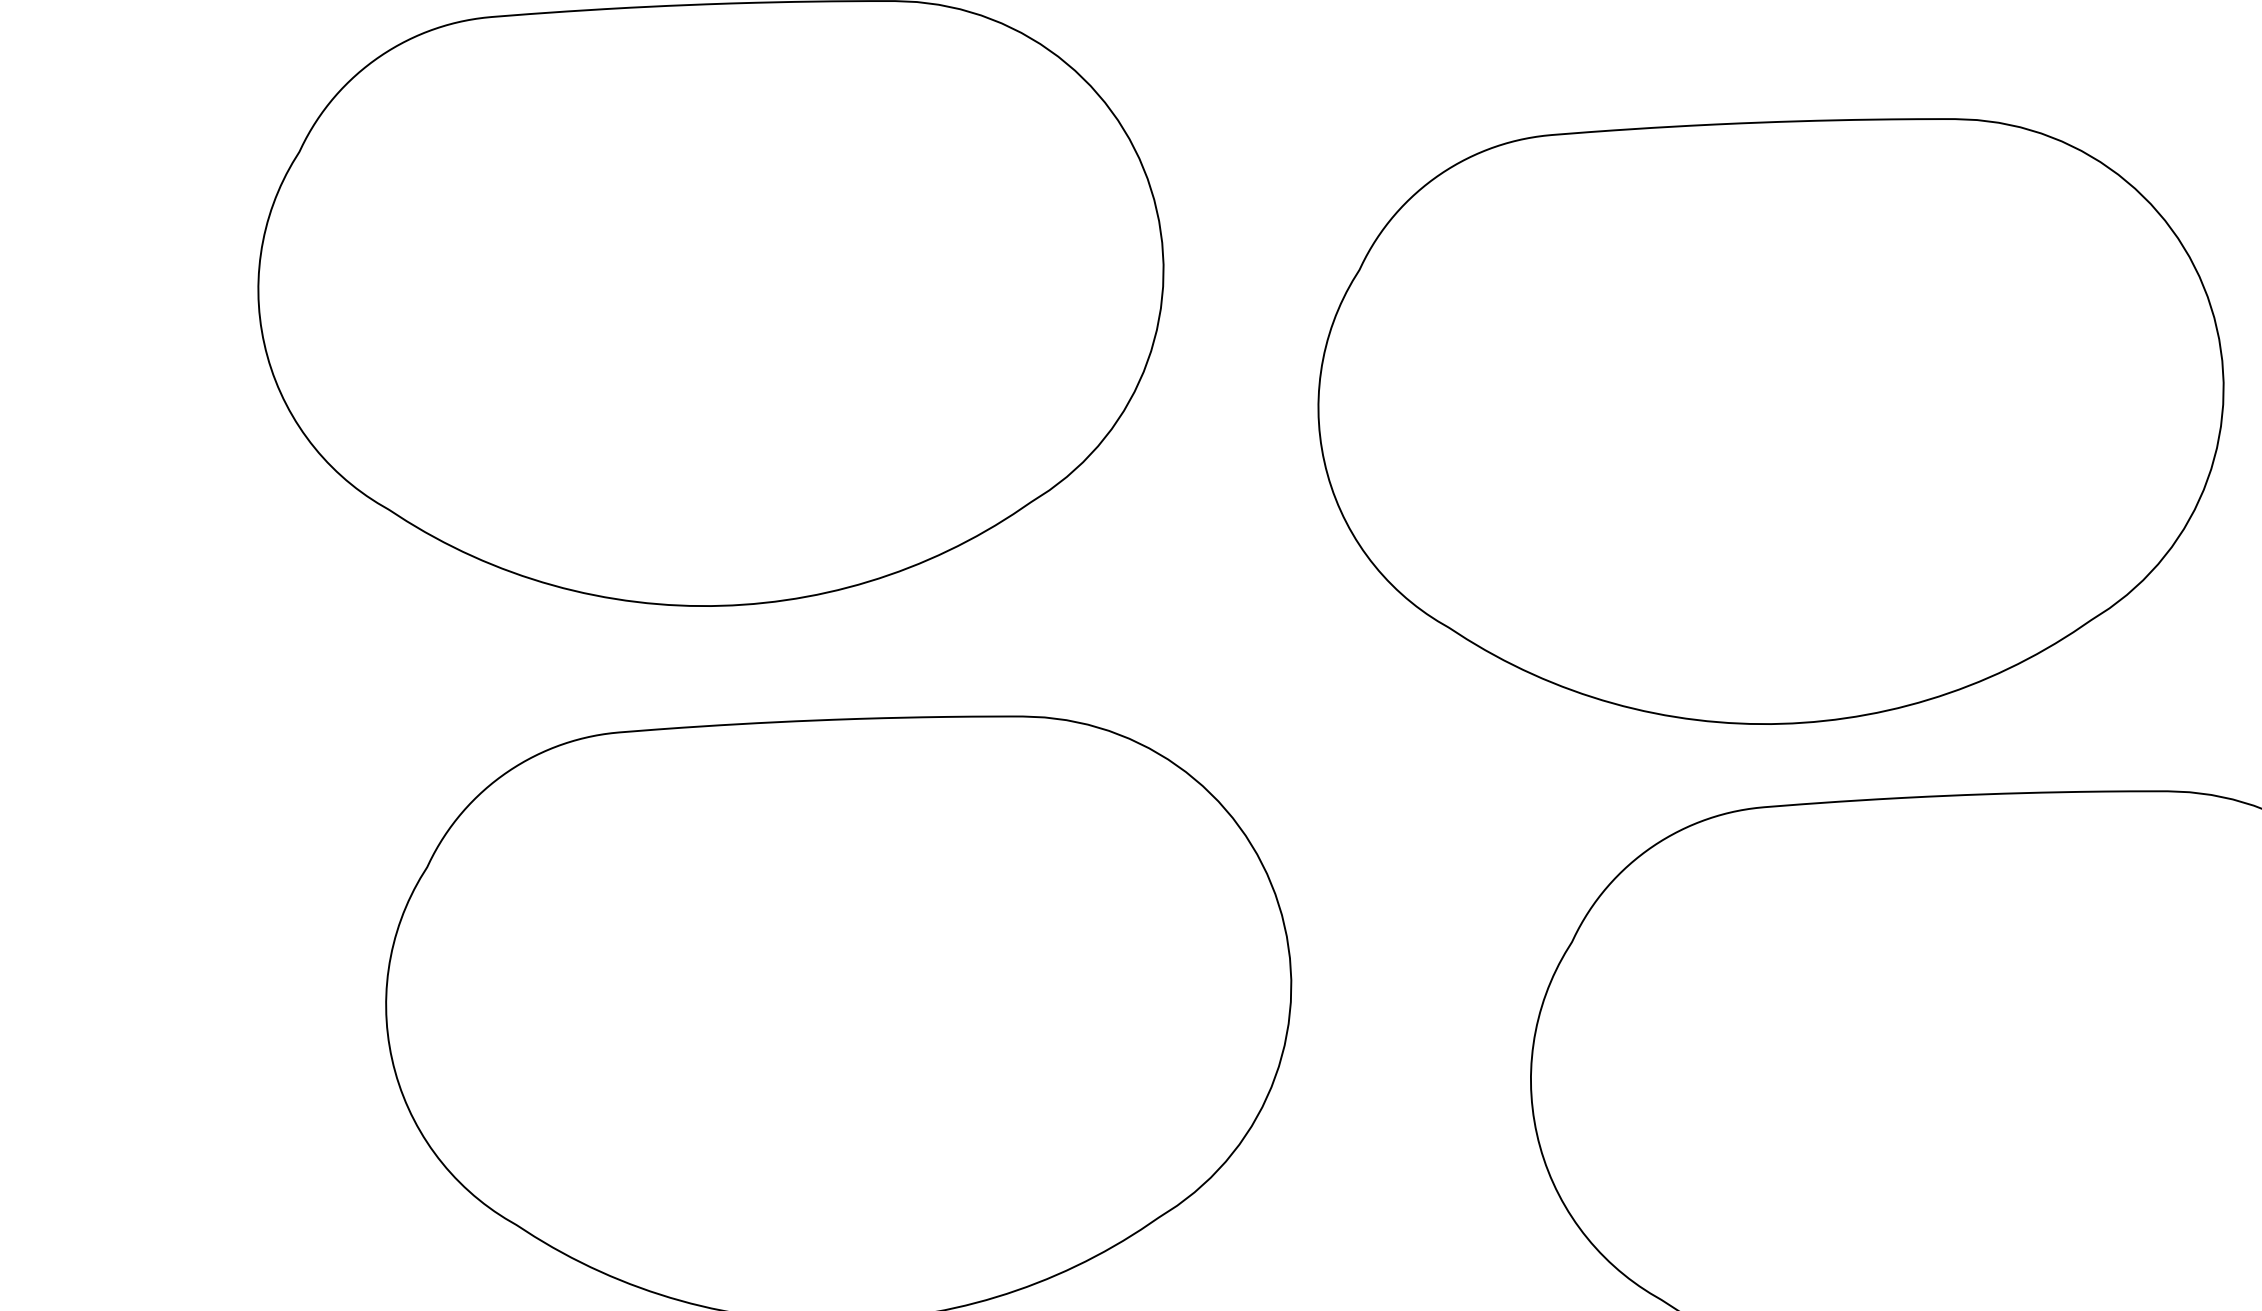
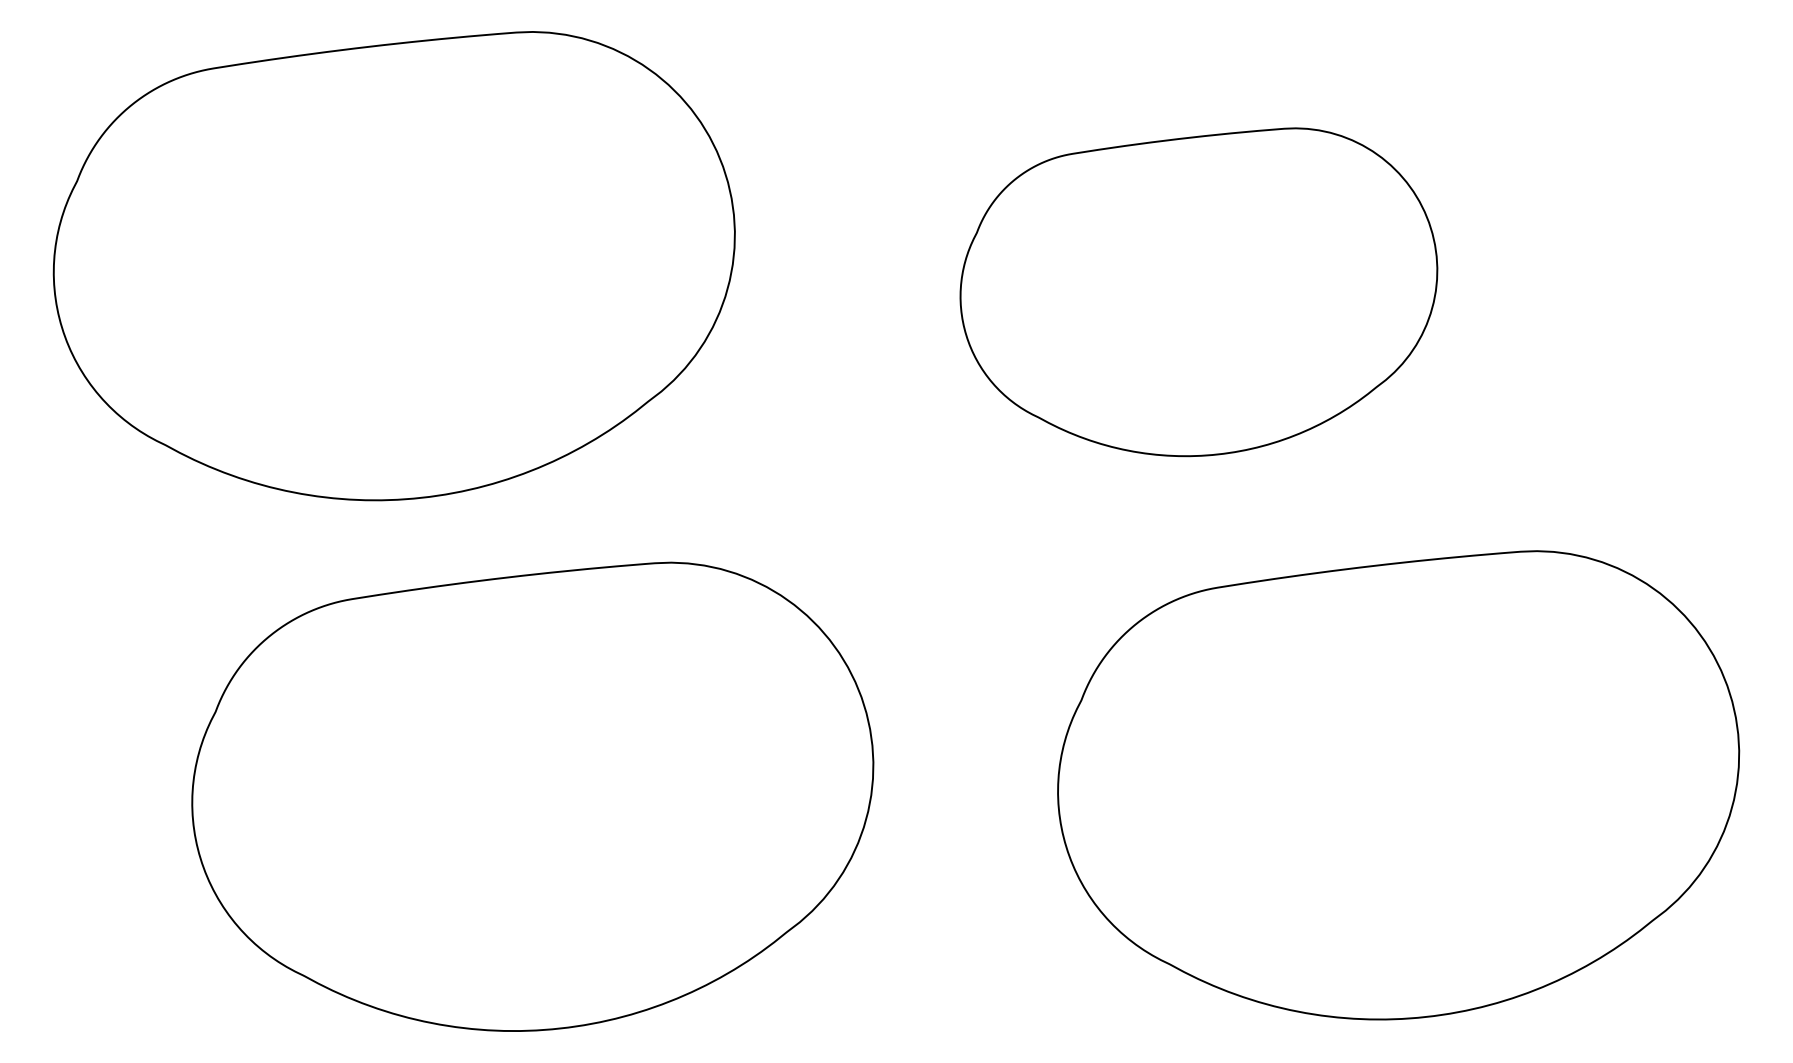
part: (1769, 415) -> (1198, 292), size x0.7

